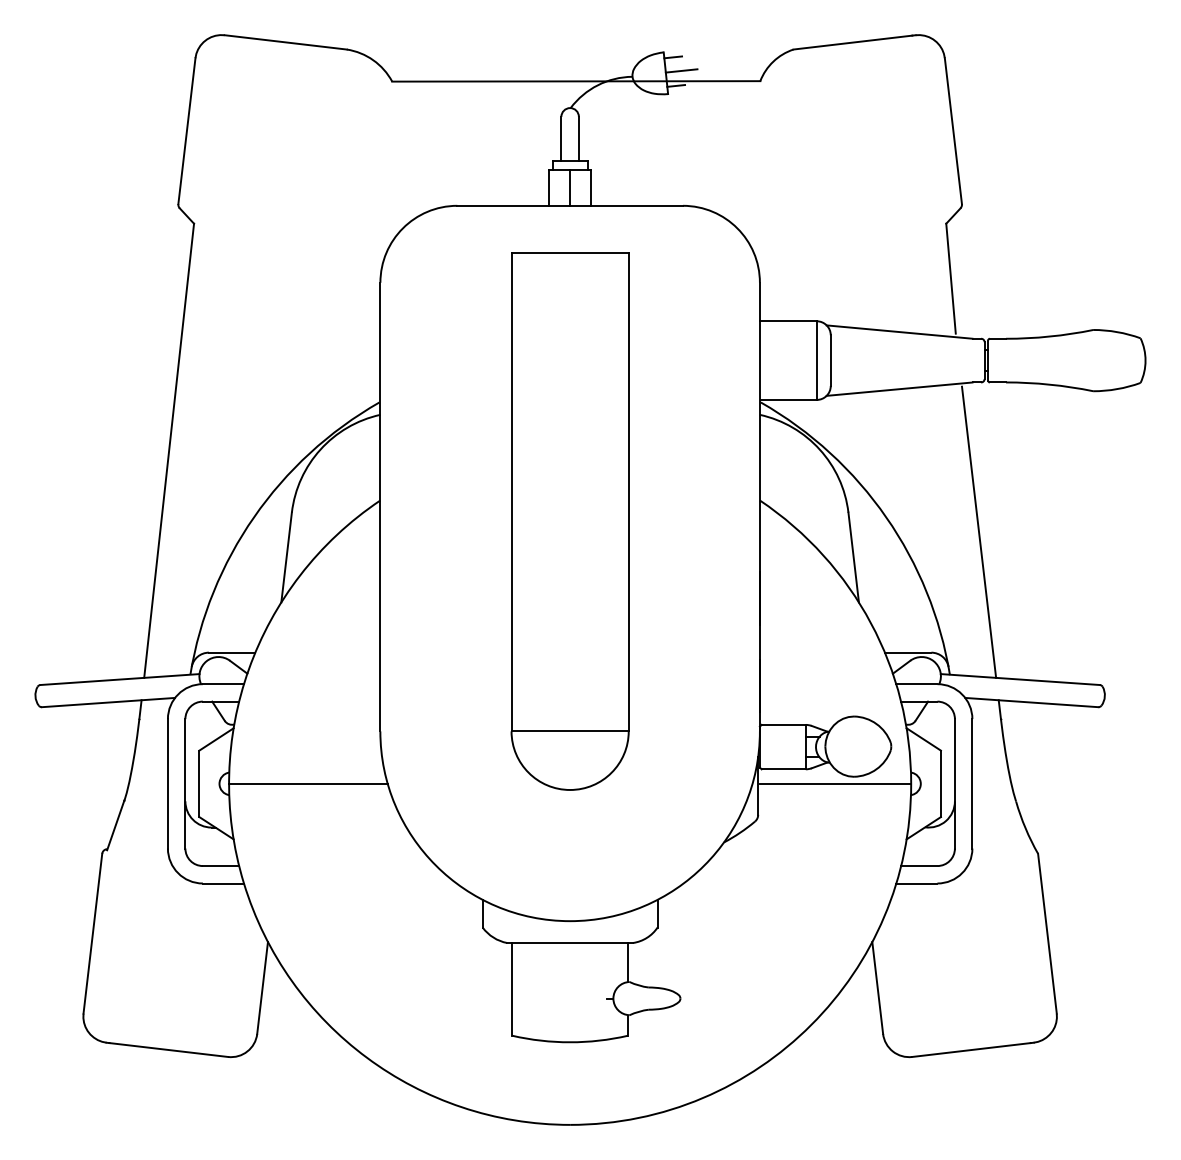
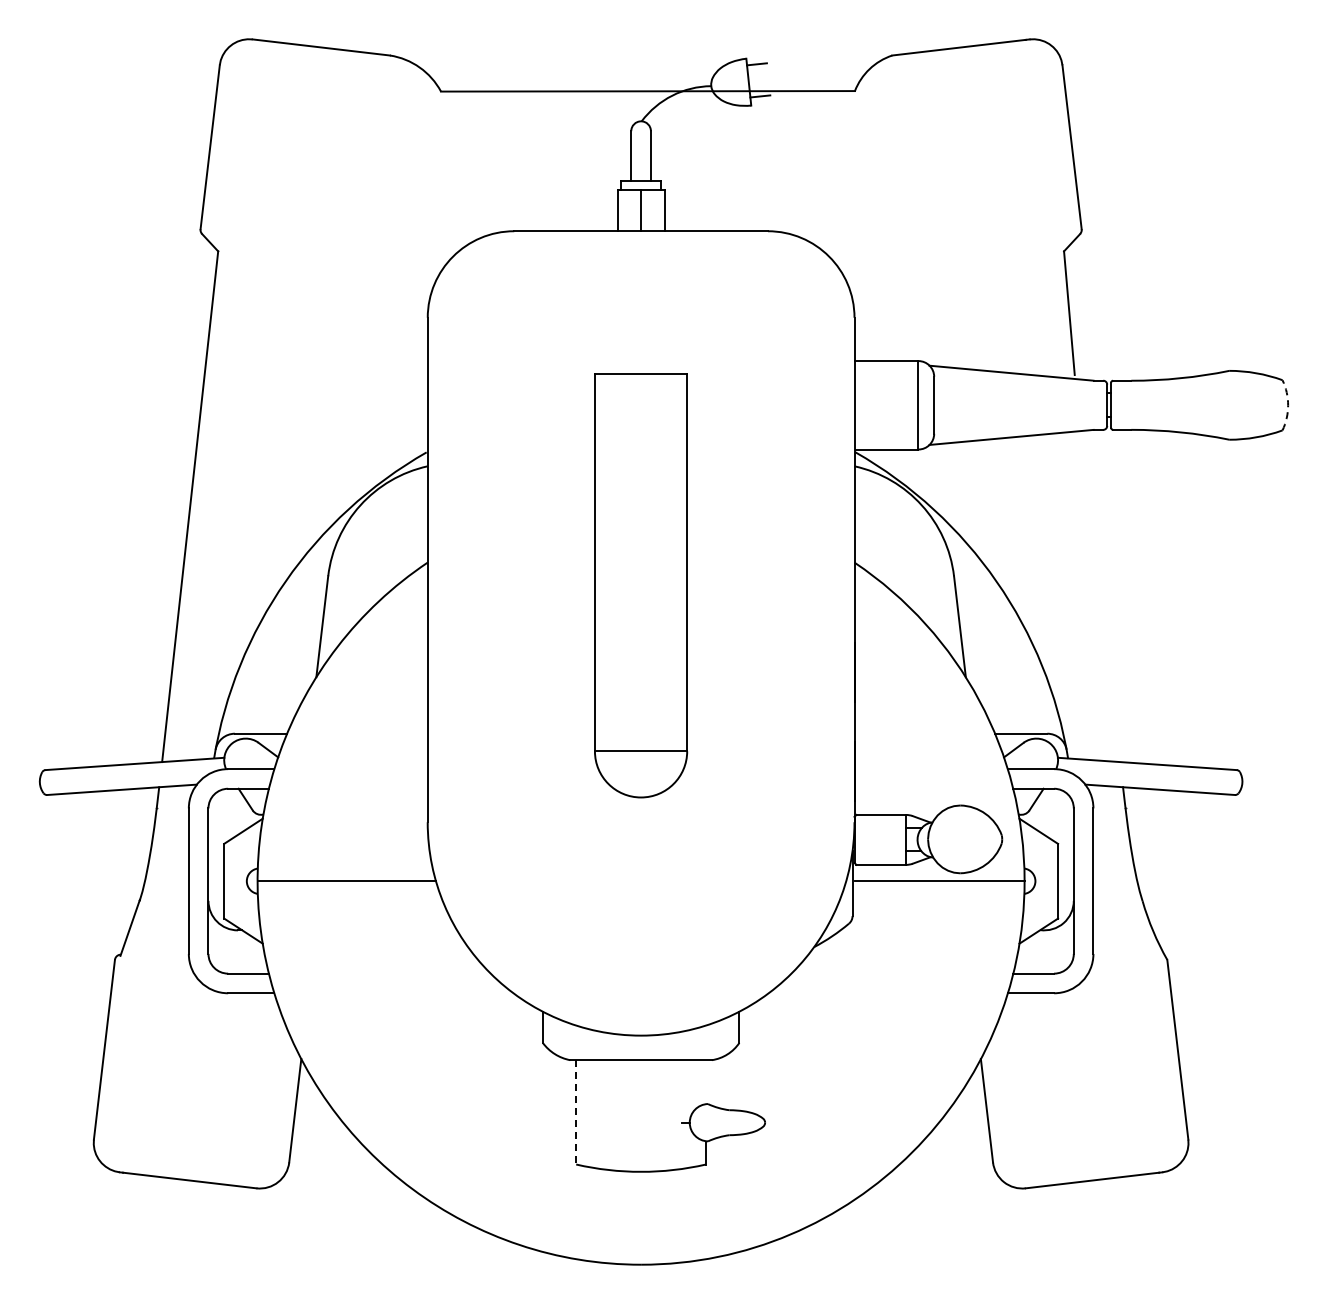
line: (681, 70) -> (766, 79), removed
arc: (1145, 360) -> (1288, 405), solid -> dashed
part: (569, 520) -> (640, 585), size x0.7
line: (978, 532) -> (1100, 598), removed
line: (628, 961) -> (706, 1081), removed
line: (512, 989) -> (576, 1112), solid -> dashed

